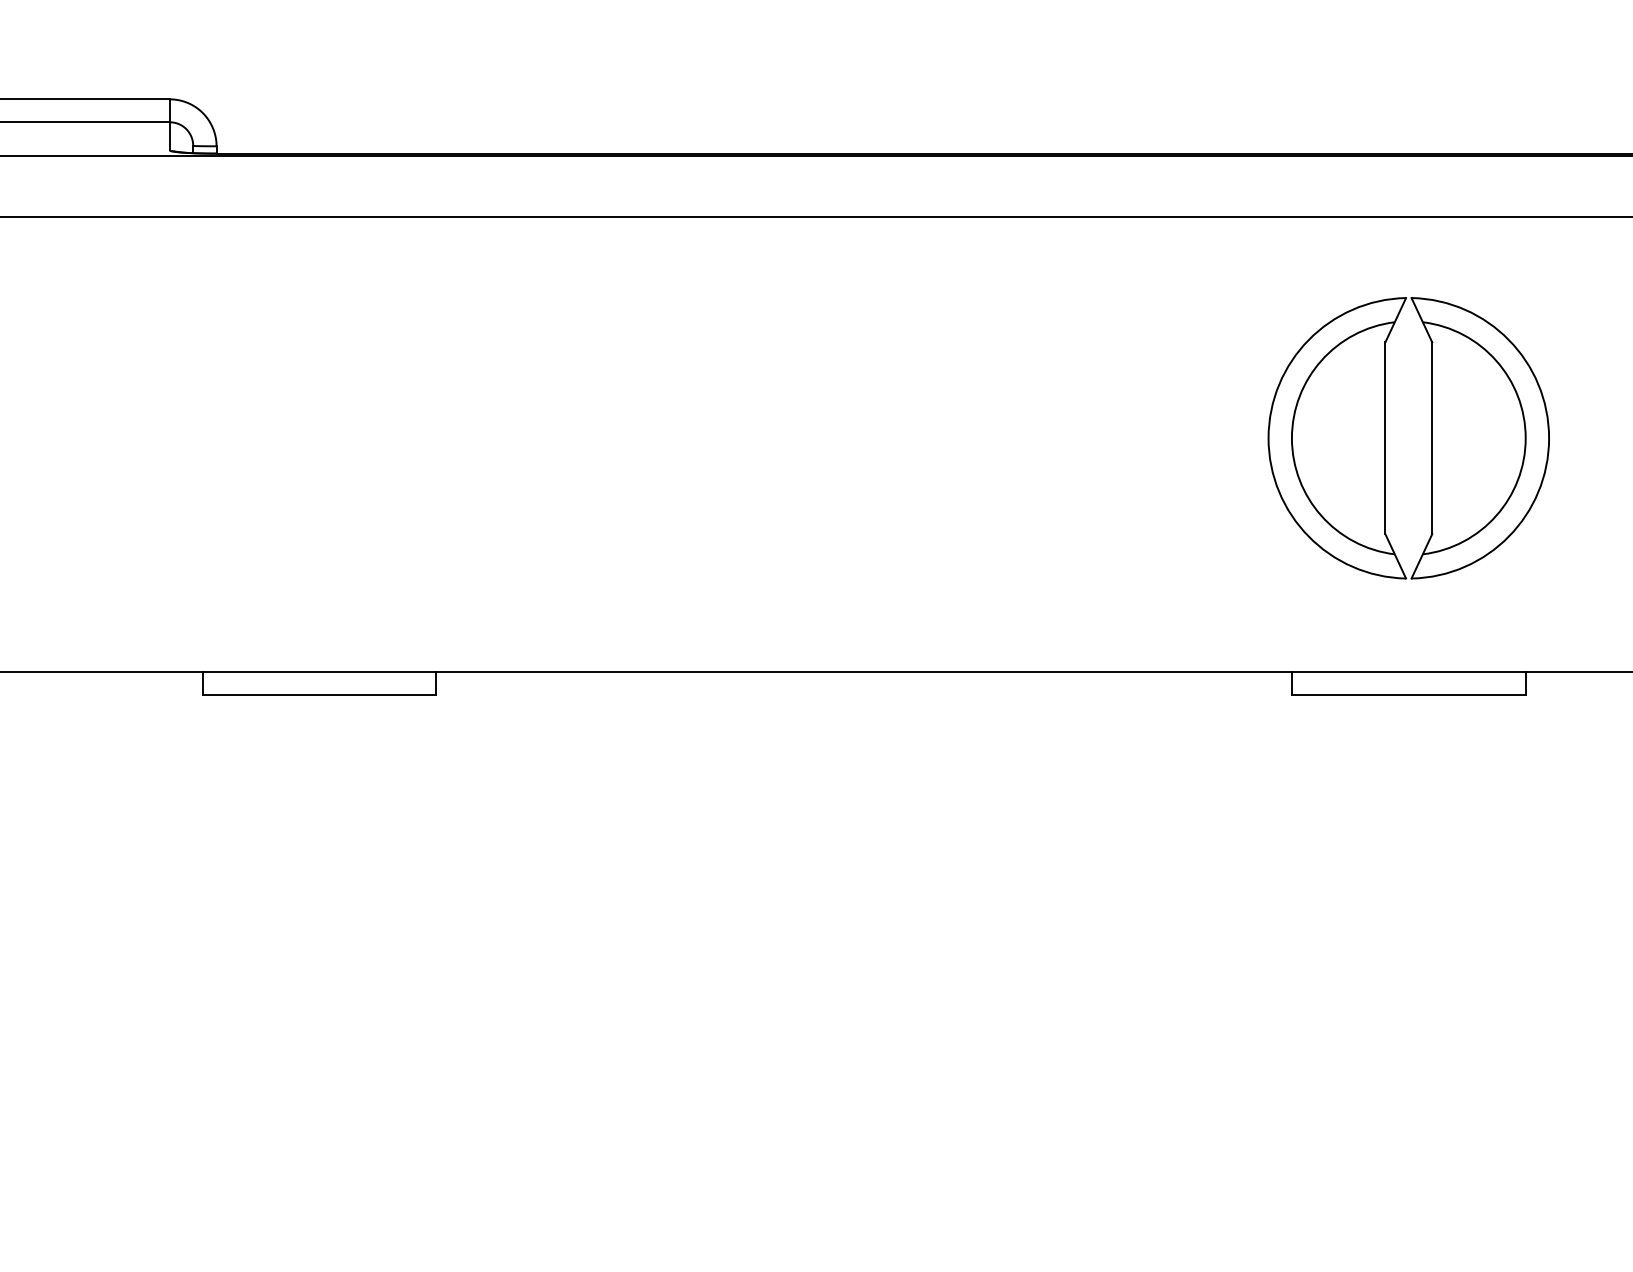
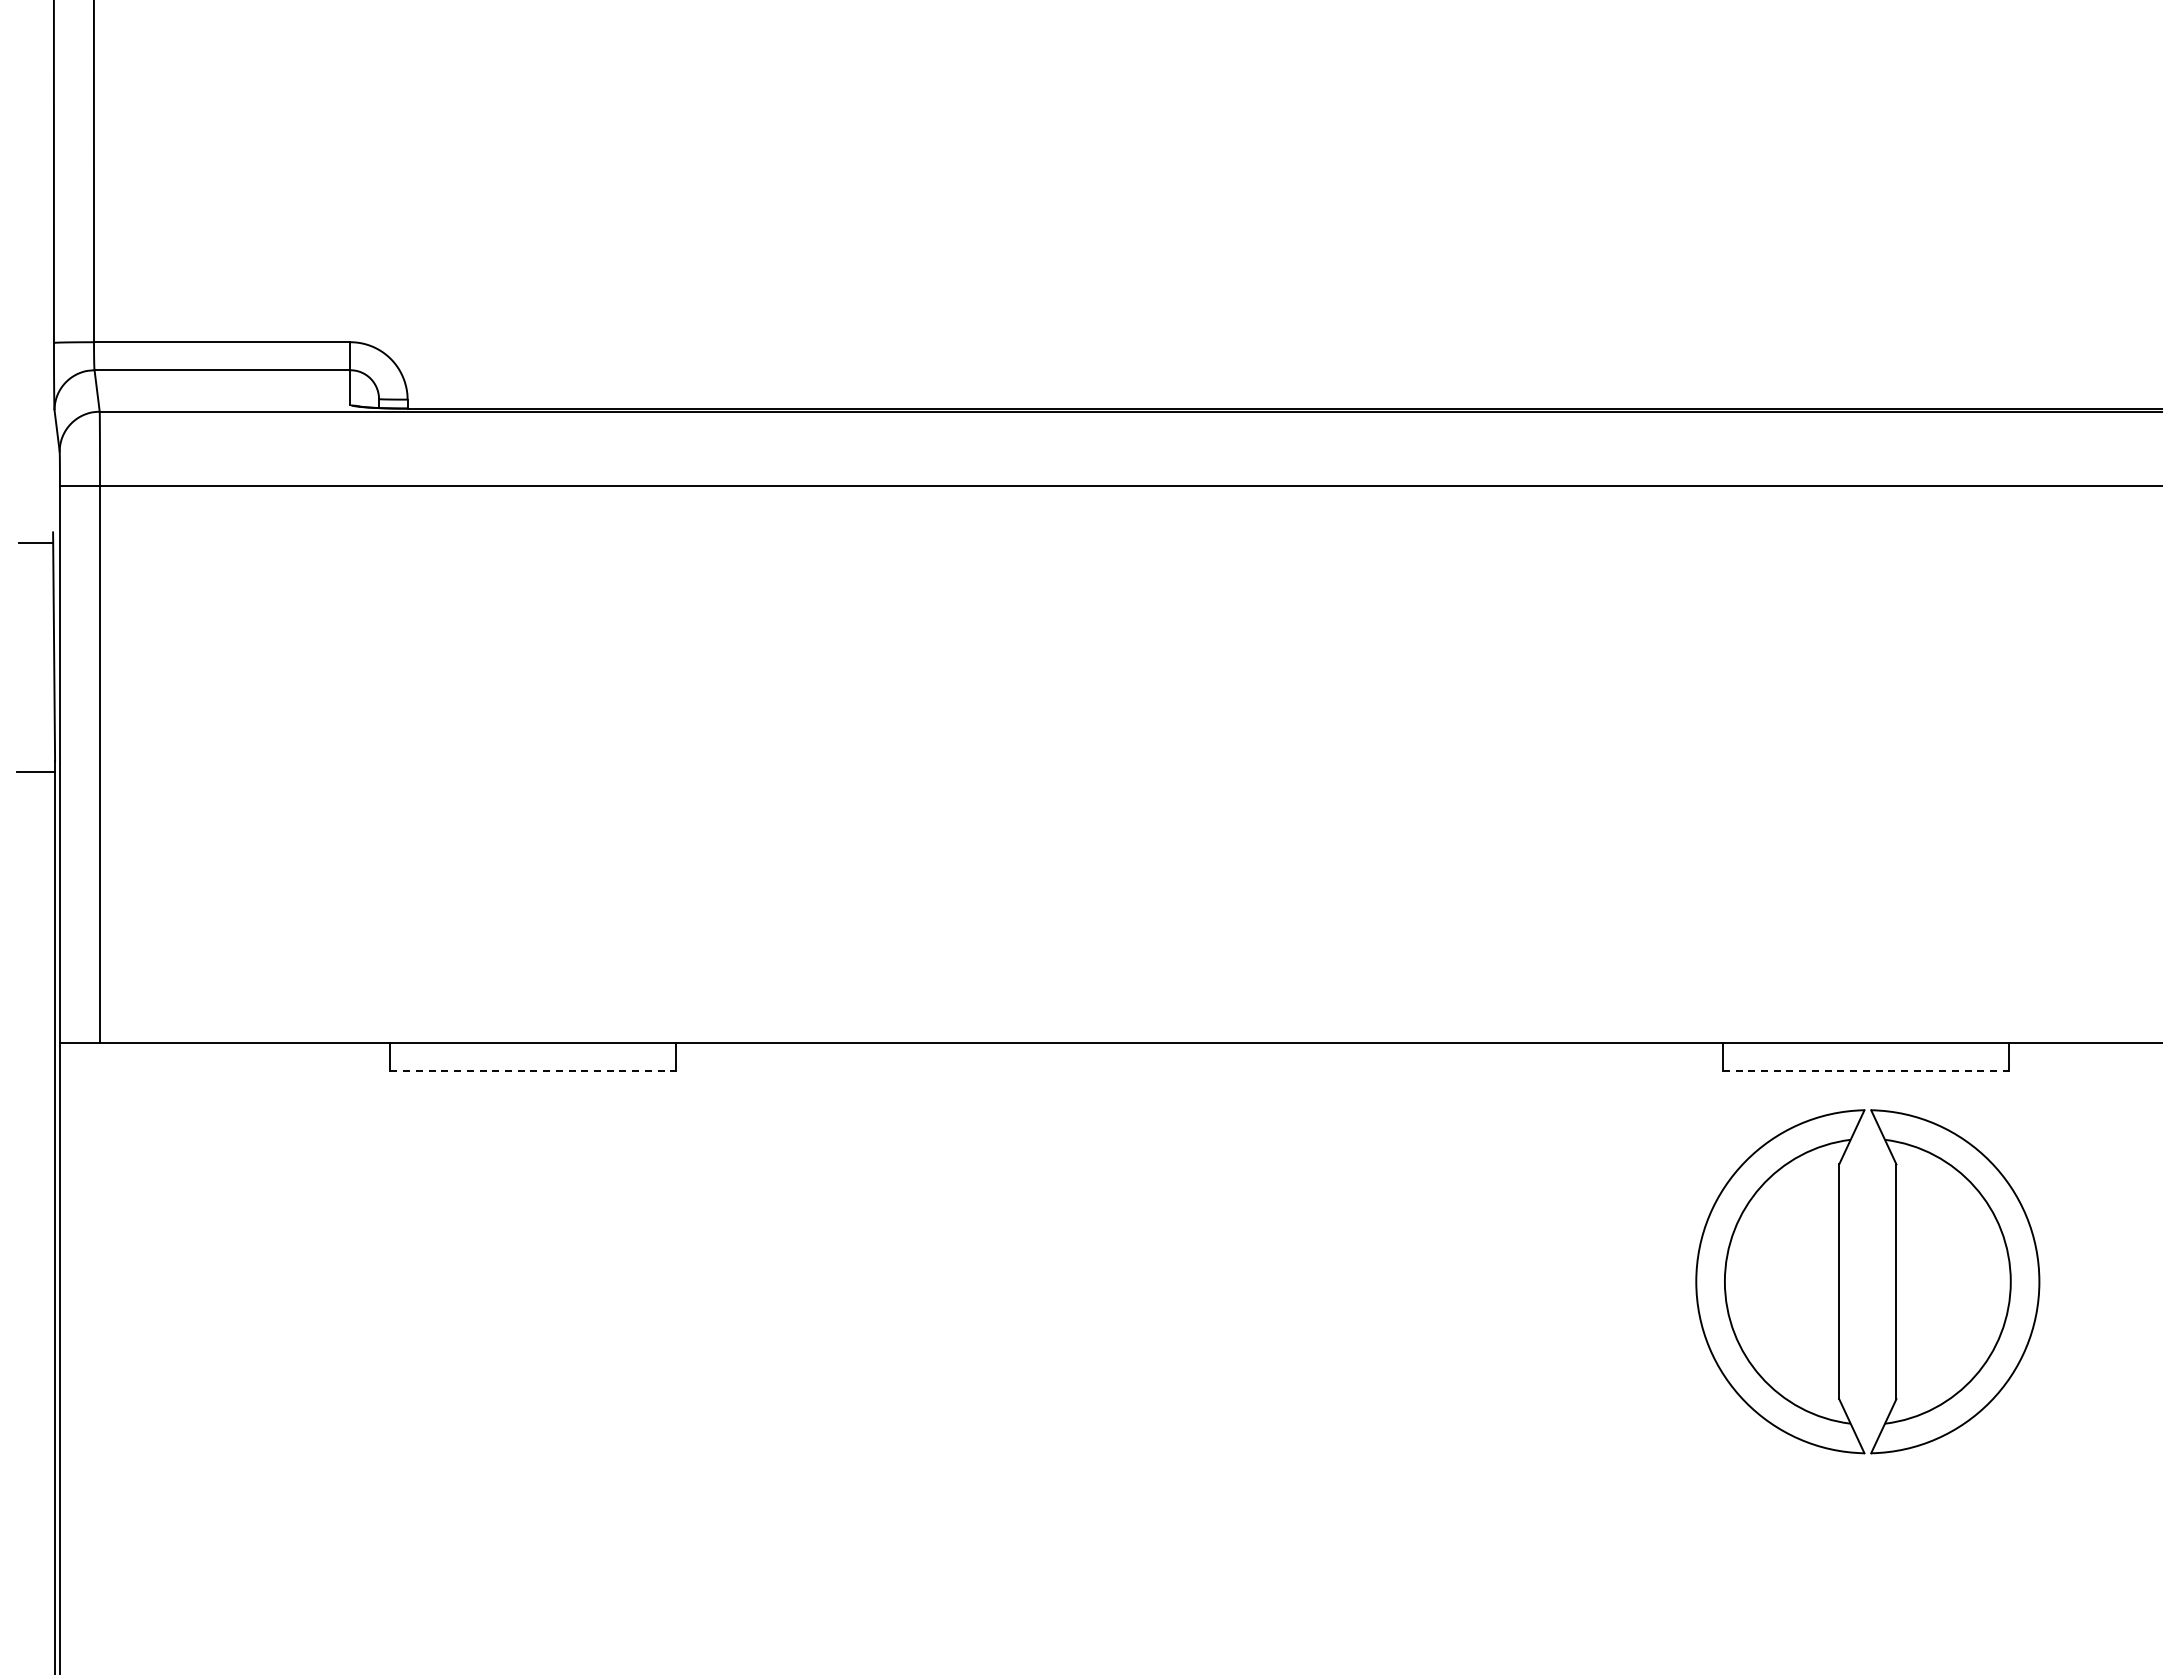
part: (1385, 438) -> (1839, 1281), moved
line: (319, 695) -> (533, 1071), solid -> dashed
line: (1408, 695) -> (1865, 1071), solid -> dashed

